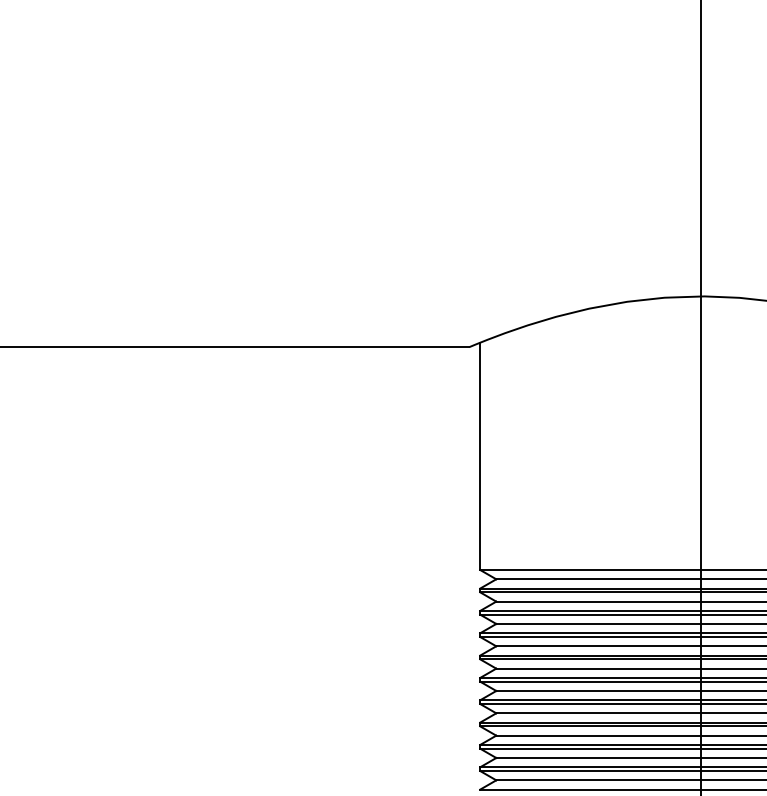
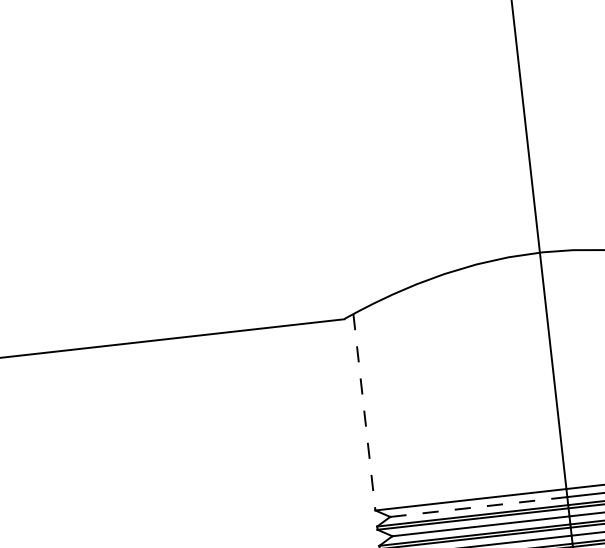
line: (480, 456) -> (364, 412), solid -> dashed
line: (598, 579) -> (478, 507), solid -> dashed

